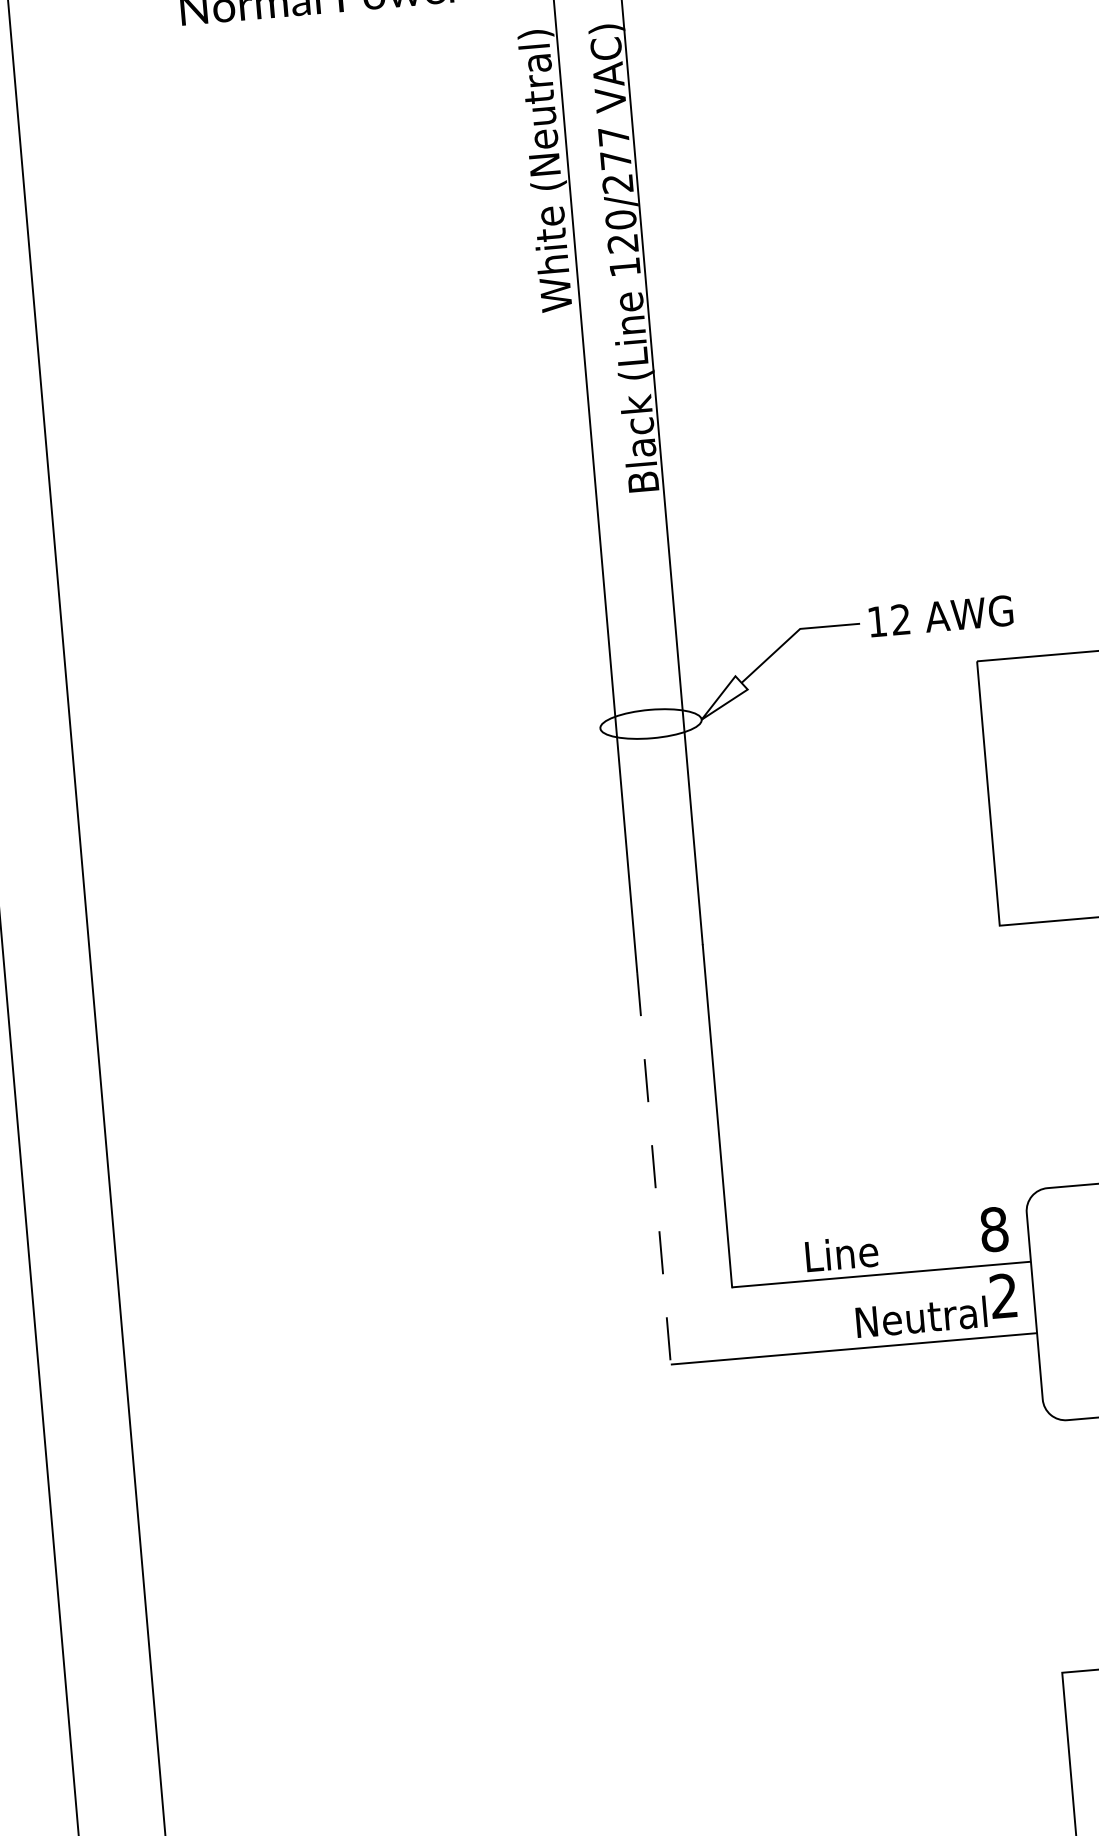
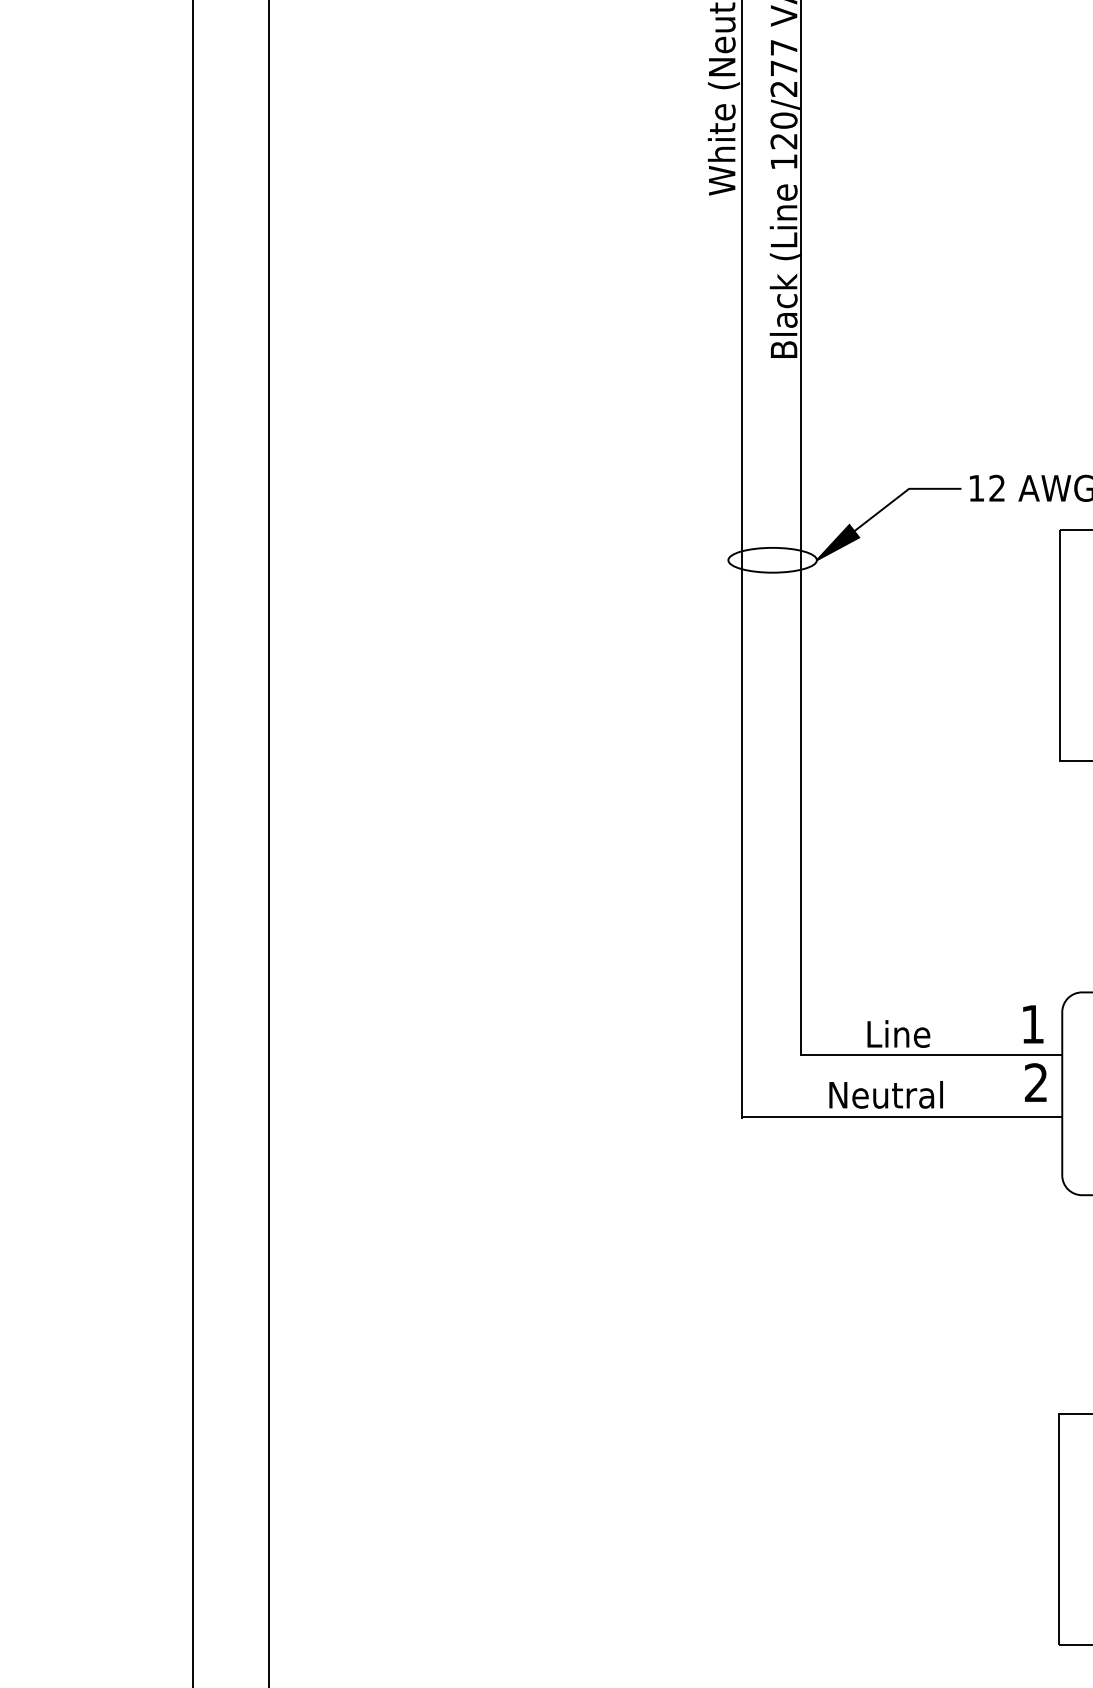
fill: (723, 697) -> (837, 542), added
line: (654, 1170) -> (742, 947), dashed -> solid
text: (993, 1229) -> (1032, 1024), 8 -> 1
text: (920, 1316) -> (885, 1094), moved

